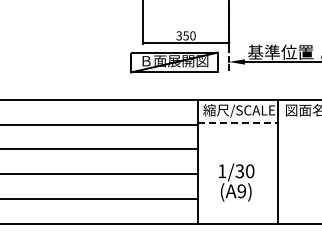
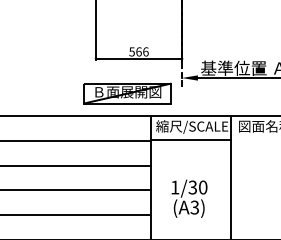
text: (185, 35) -> (138, 51), 350 -> 566
part: (174, 62) -> (127, 93), moved
line: (238, 123) -> (191, 139), dashed -> solid
text: (241, 191) -> (194, 207), (A9) -> (A3)

